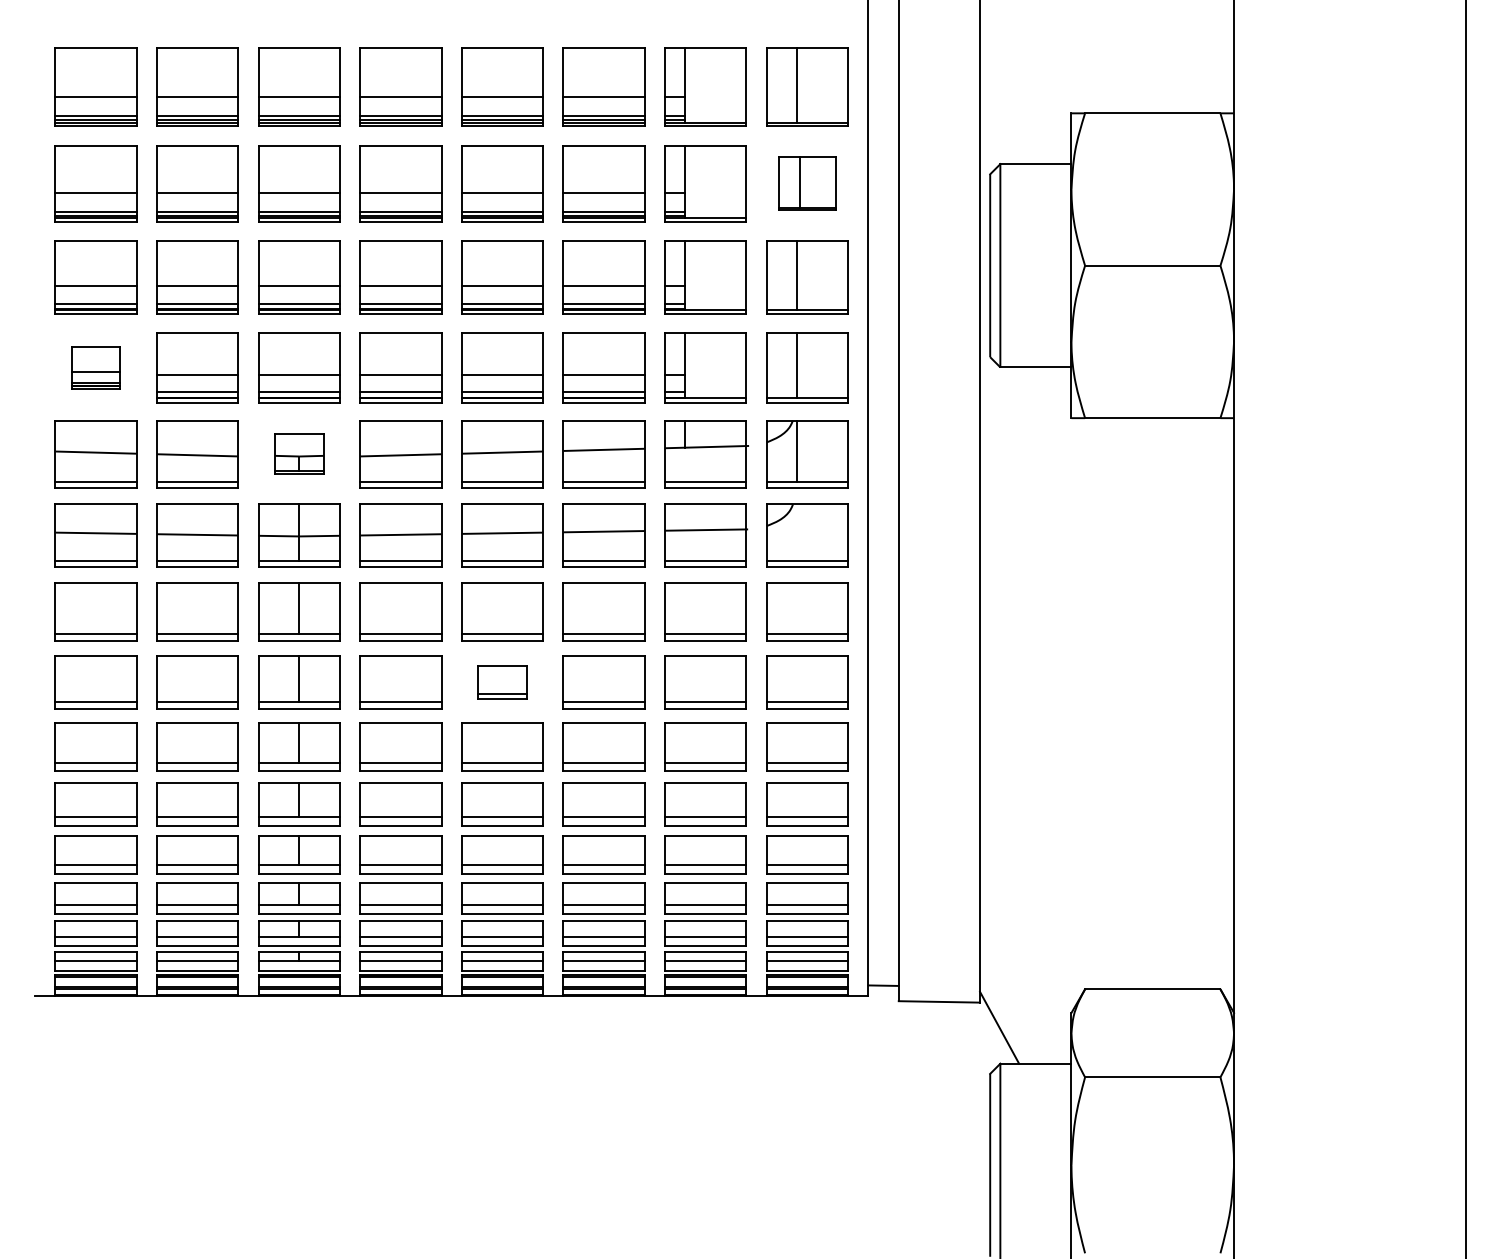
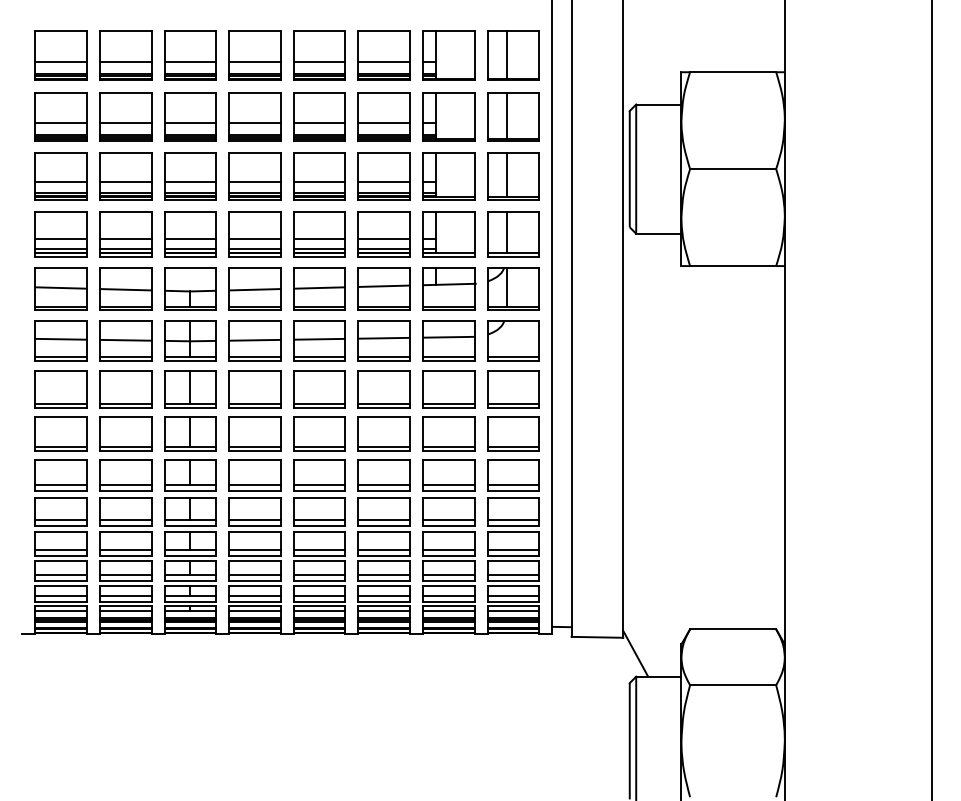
part: (807, 182) -> (513, 116), size x1.43
part: (95, 368) -> (60, 234), size x1.67
part: (299, 453) -> (190, 288), size x1.67
part: (502, 681) -> (319, 433), size x1.67

